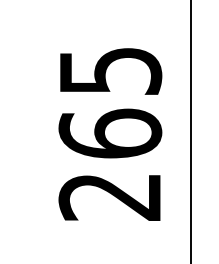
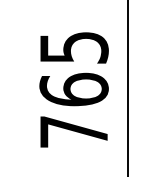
text: (109, 197) -> (73, 132), 265 -> 765

